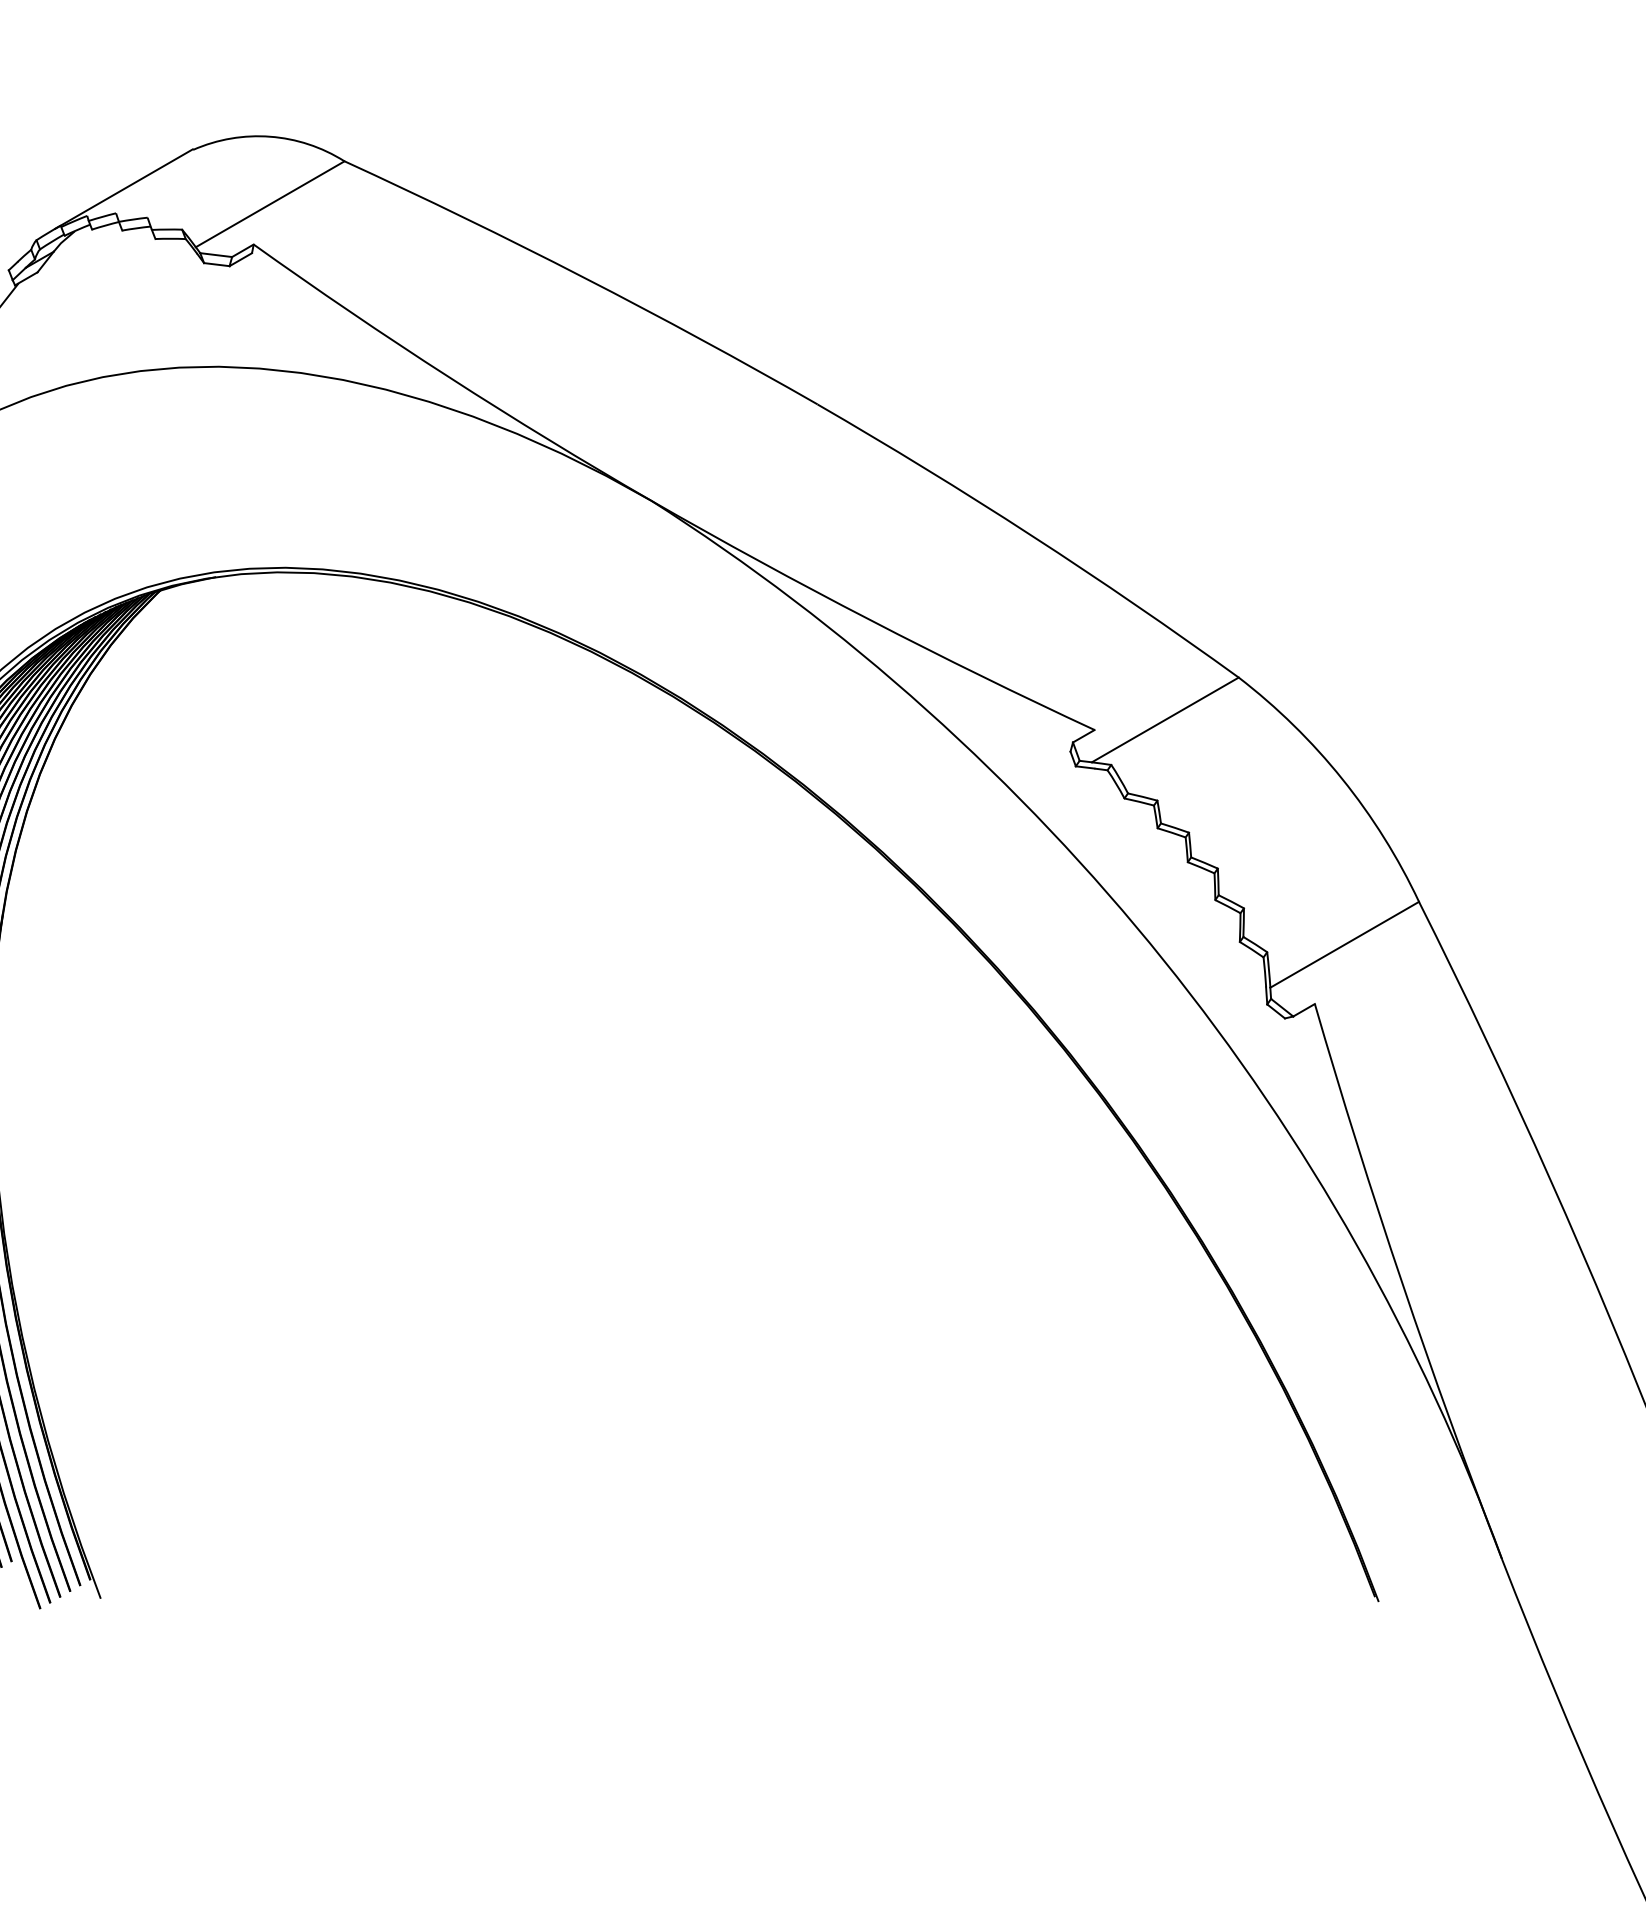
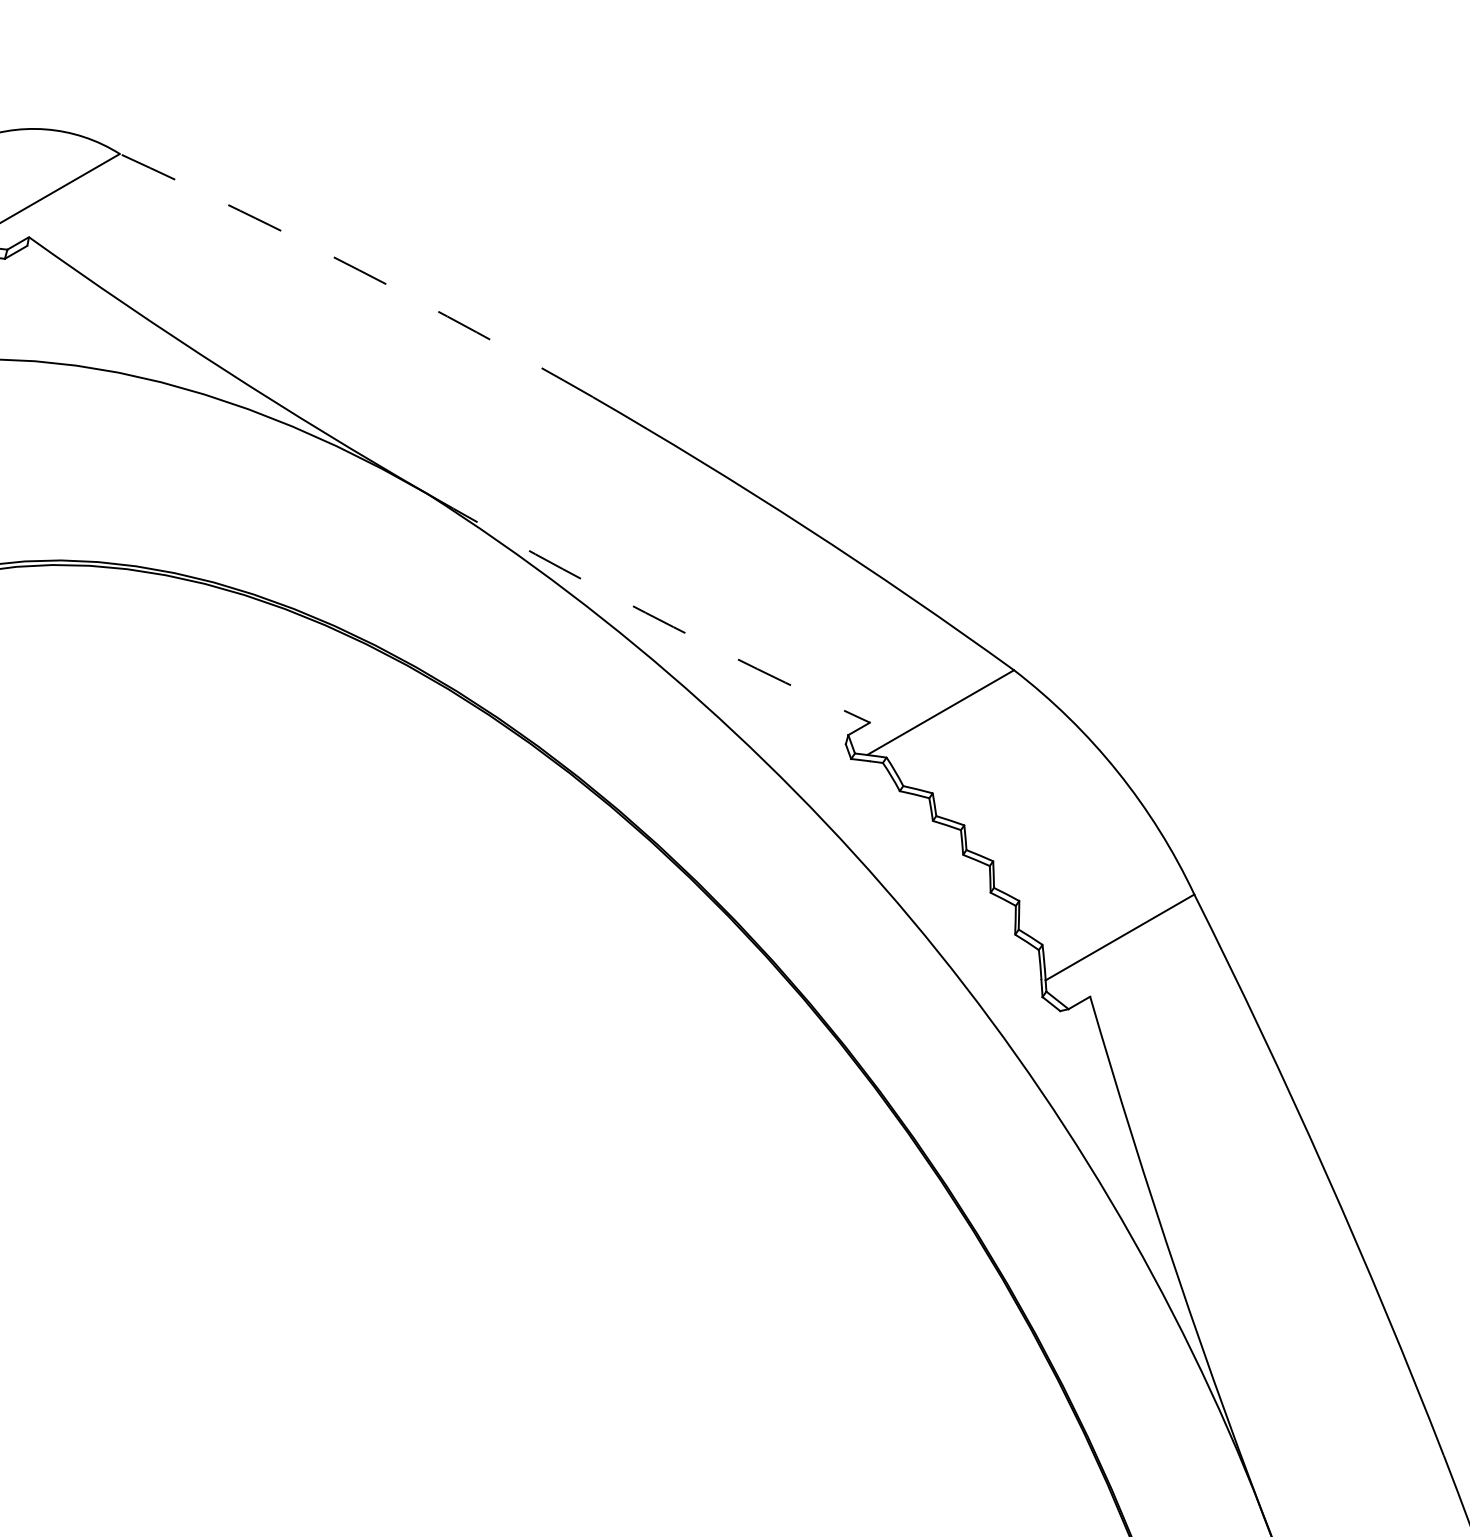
arc: (583, 277) -> (358, 270), solid -> dashed
arc: (870, 620) -> (645, 613), solid -> dashed

